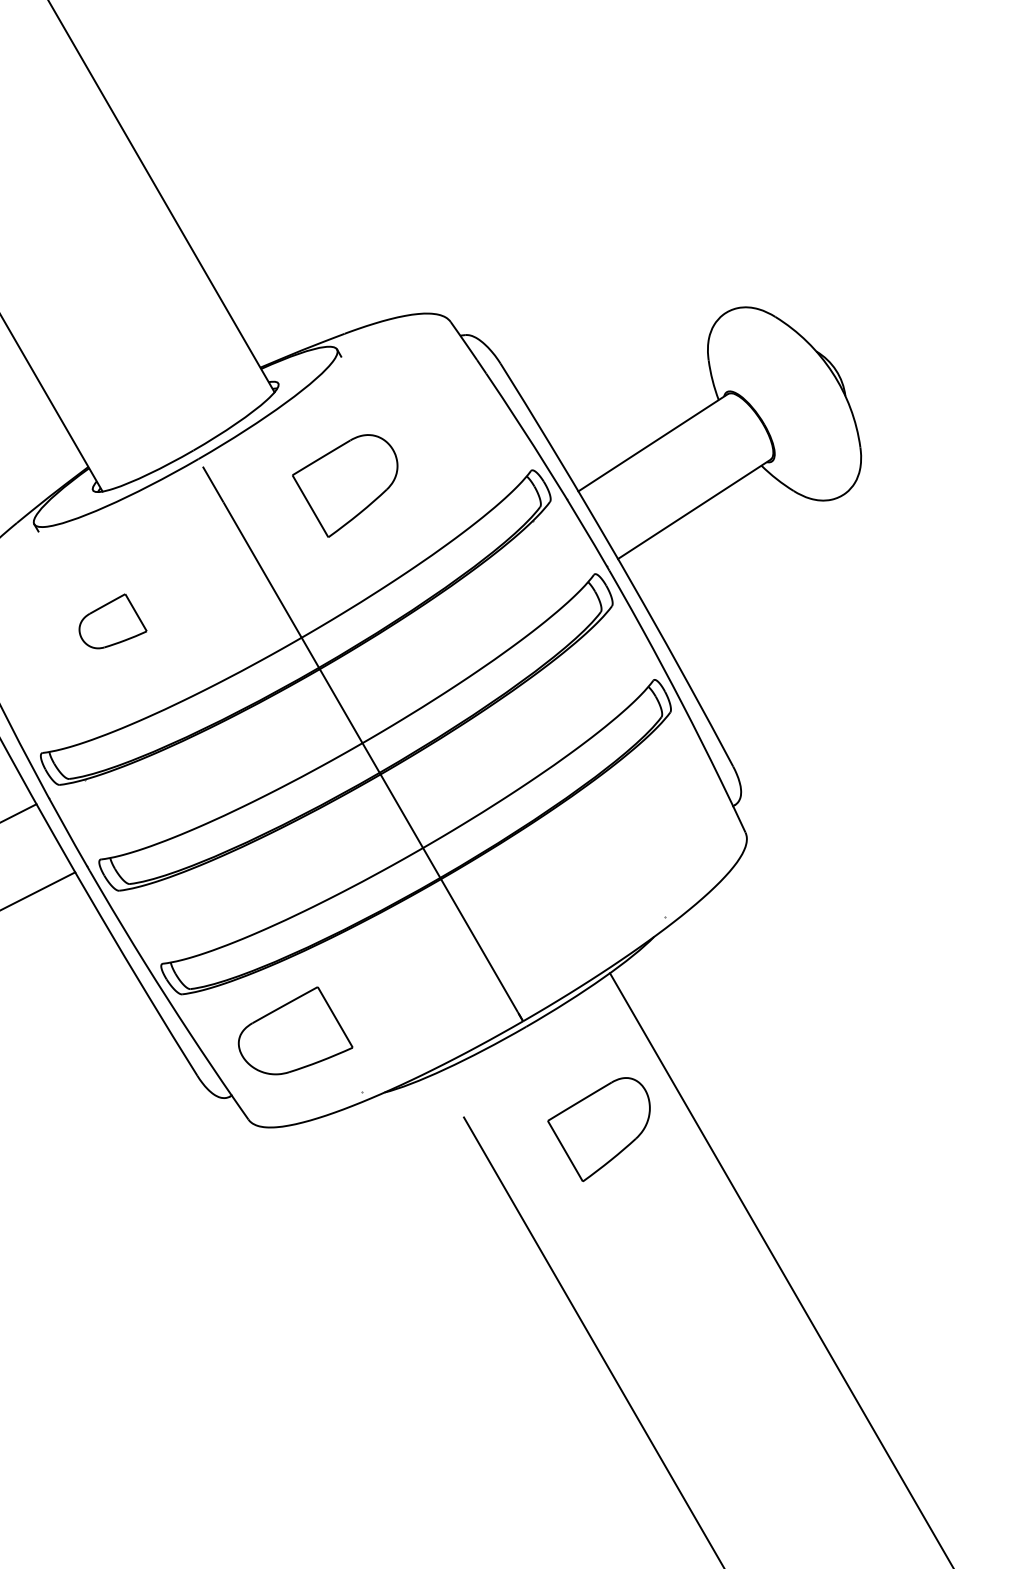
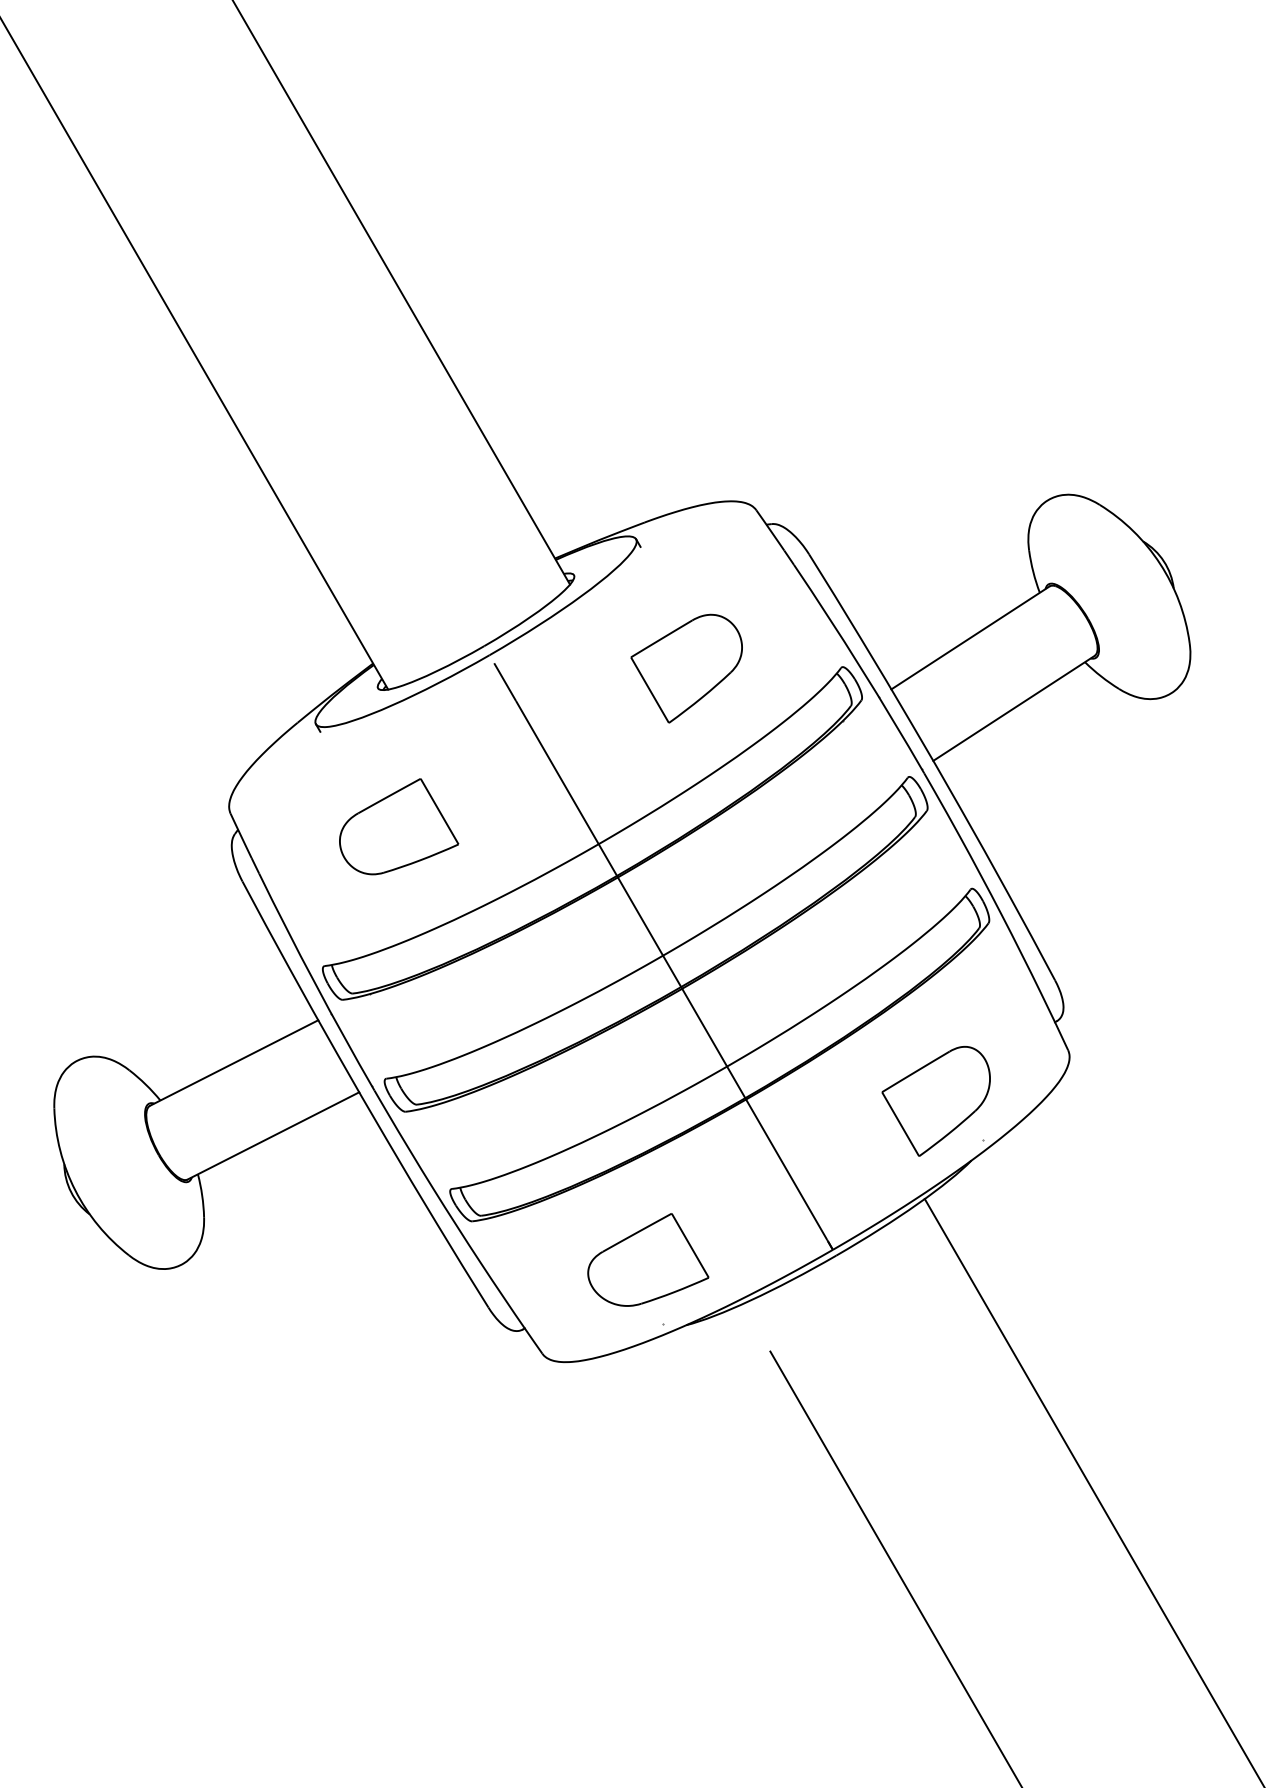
part: (344, 485) -> (686, 668), moved
part: (113, 621) -> (399, 826), size x1.67
part: (295, 1030) -> (648, 1259), moved
part: (598, 1129) -> (935, 1101), moved

